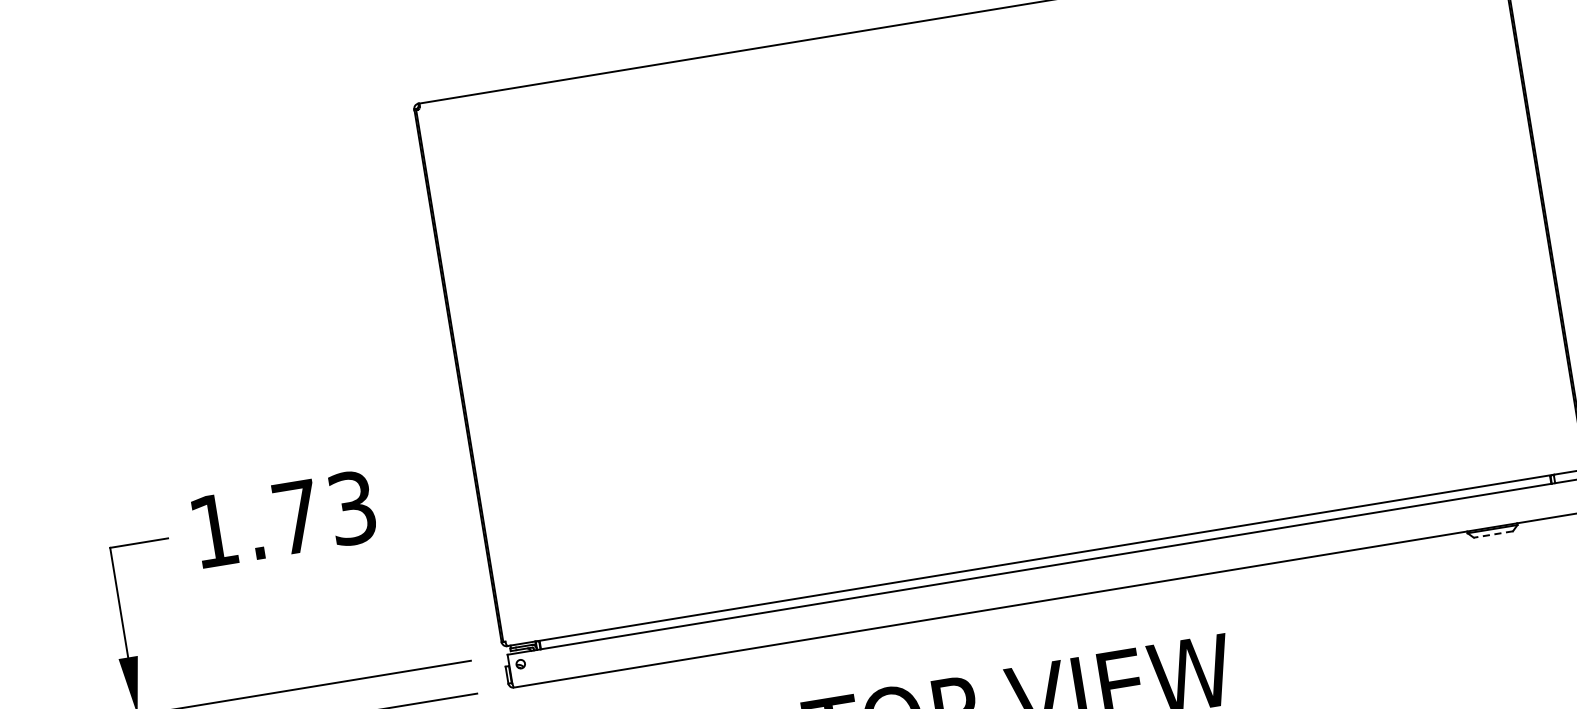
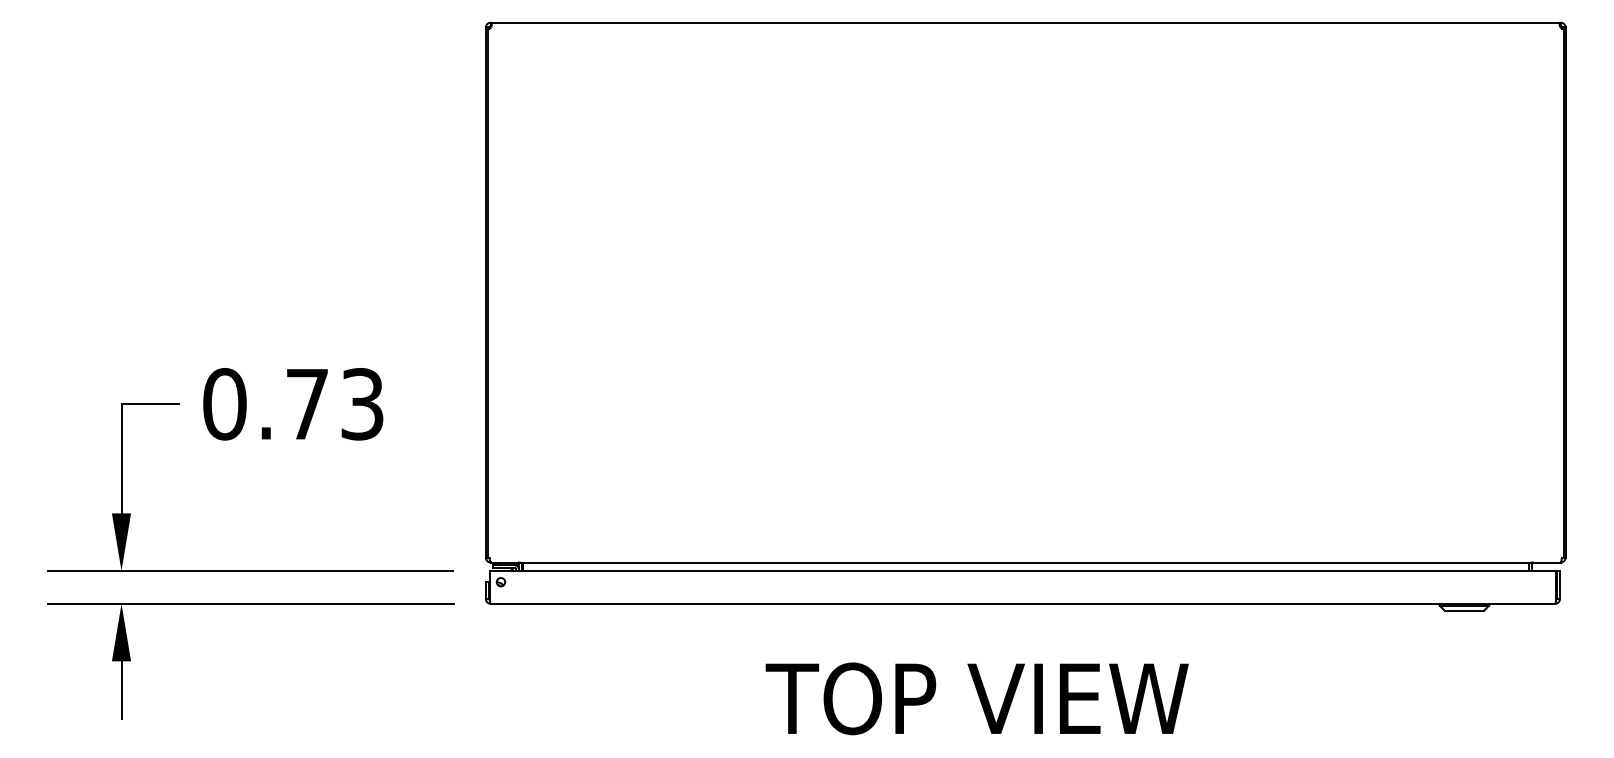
text: (213, 531) -> (224, 404), 1.73 -> 0.73
line: (1492, 534) -> (1463, 610), dashed -> solid

